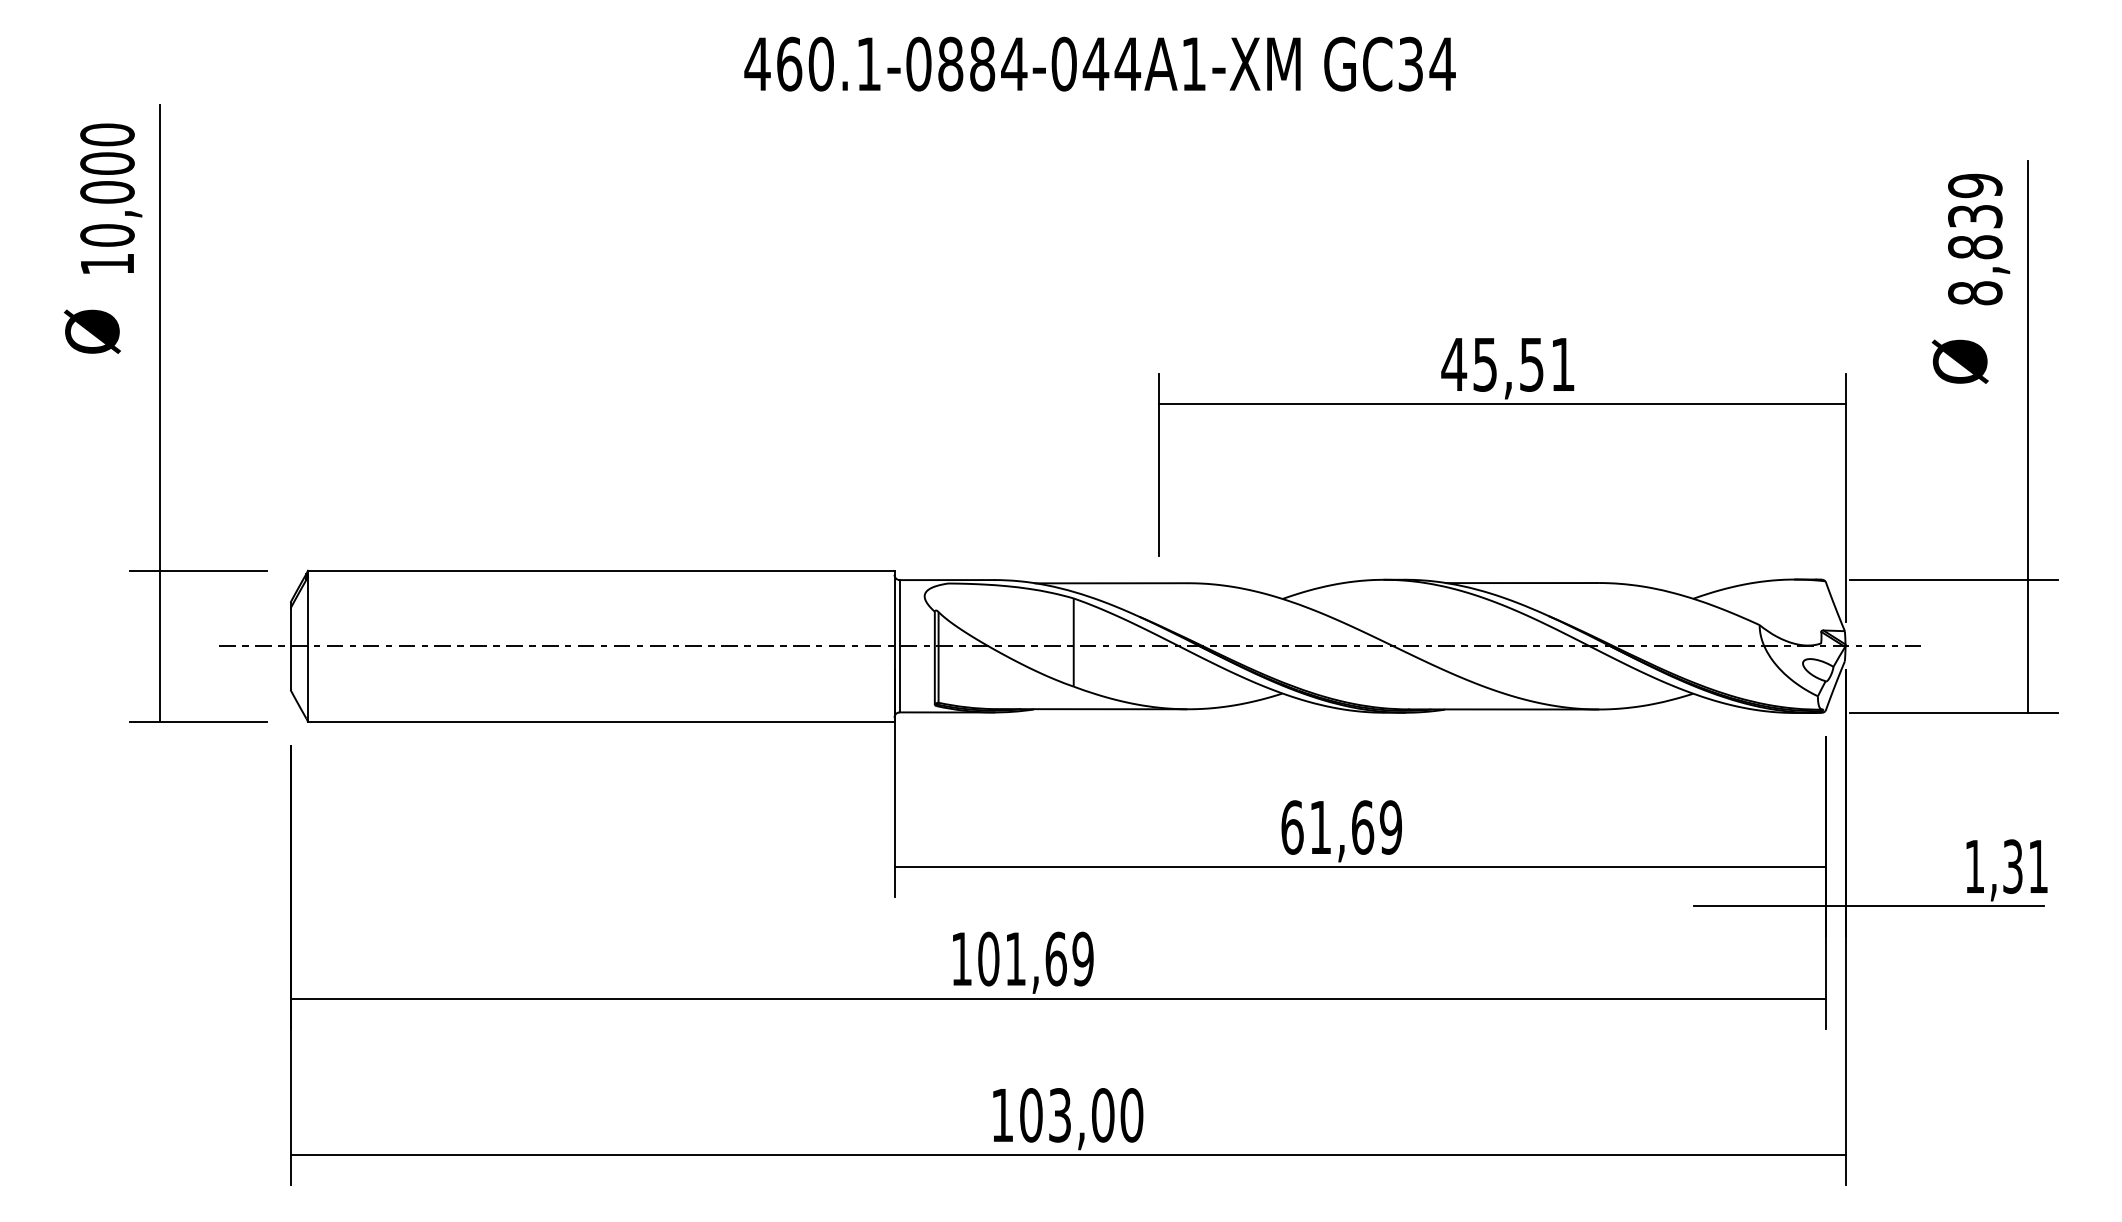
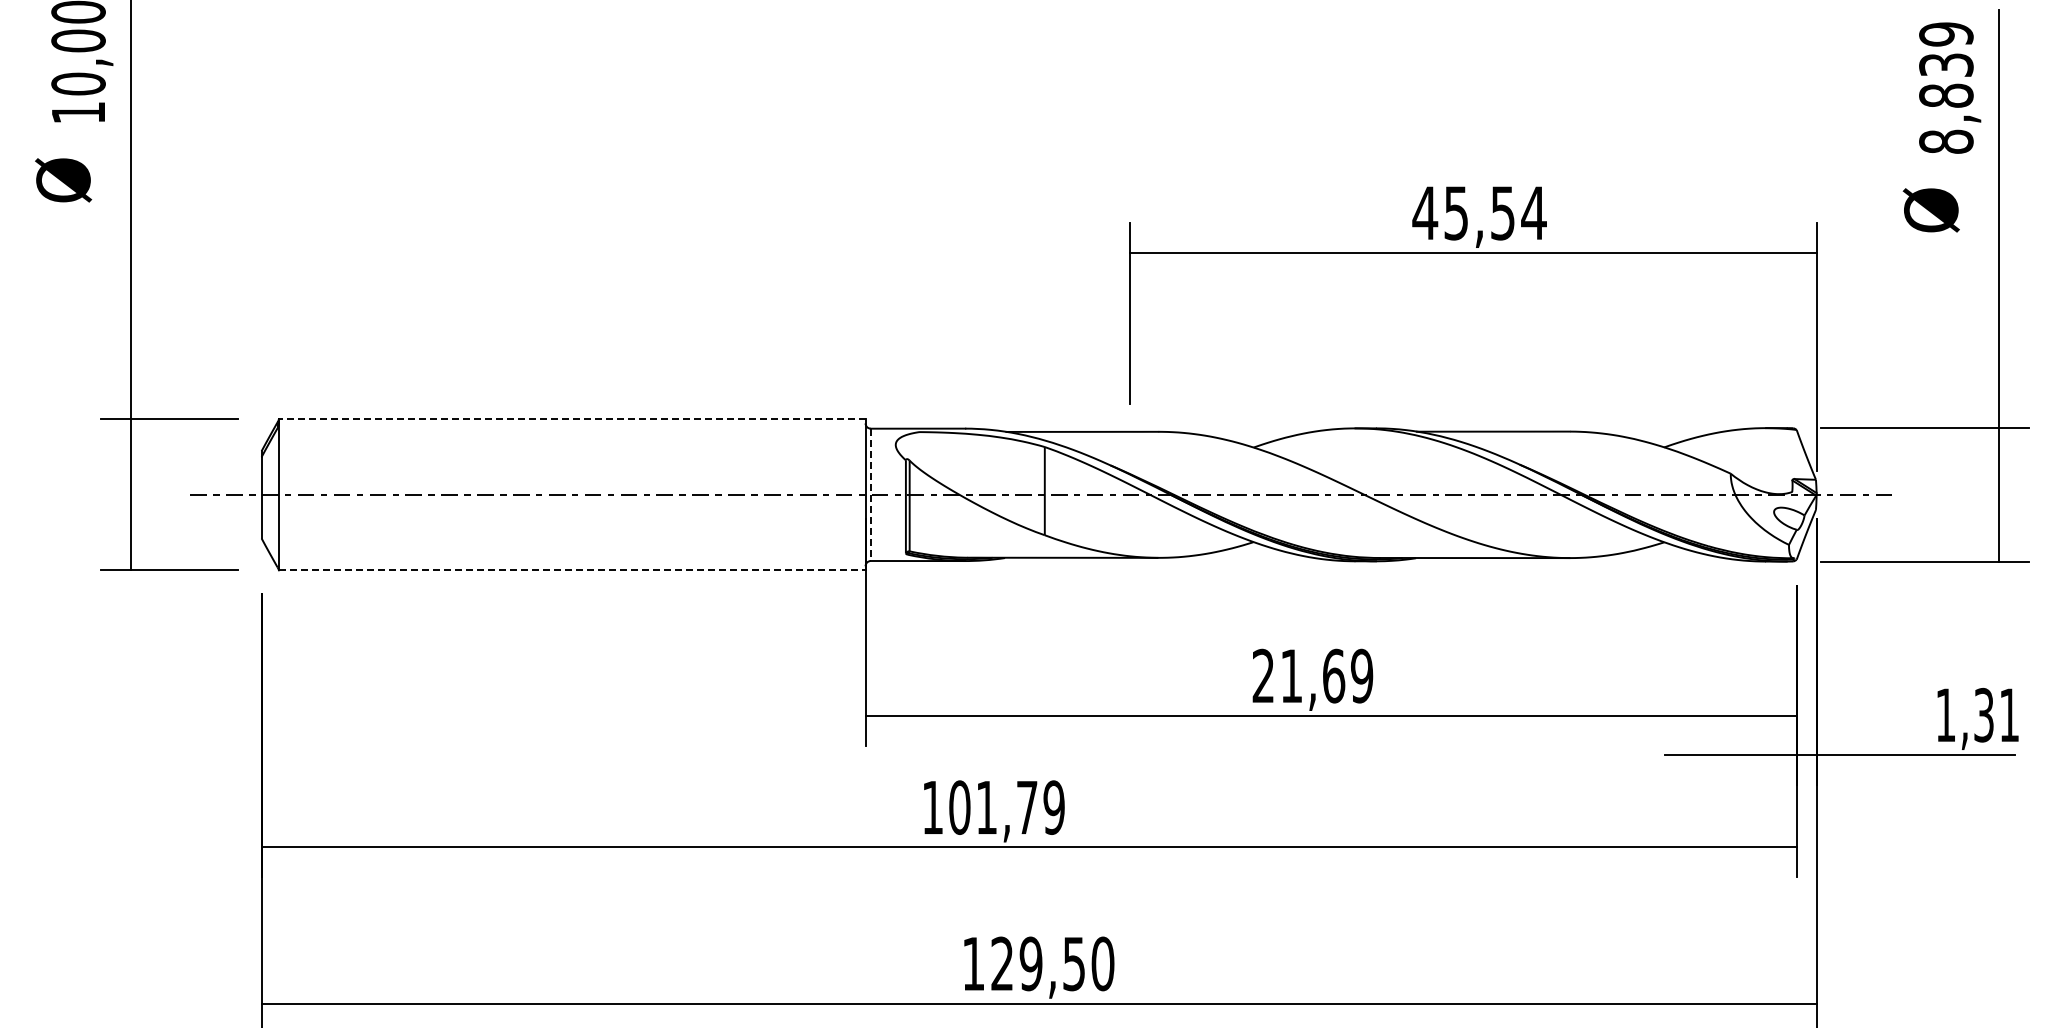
text: (1562, 364) -> (1533, 213), 45,51 -> 45,54
line: (600, 570) -> (571, 419), solid -> dashed
line: (899, 646) -> (870, 495), solid -> dashed
line: (601, 721) -> (572, 570), solid -> dashed
text: (1292, 827) -> (1263, 676), 61,69 -> 21,69
text: (1055, 958) -> (1026, 807), 101,69 -> 101,79
text: (1067, 1115) -> (1038, 964), 103,00 -> 129,50

